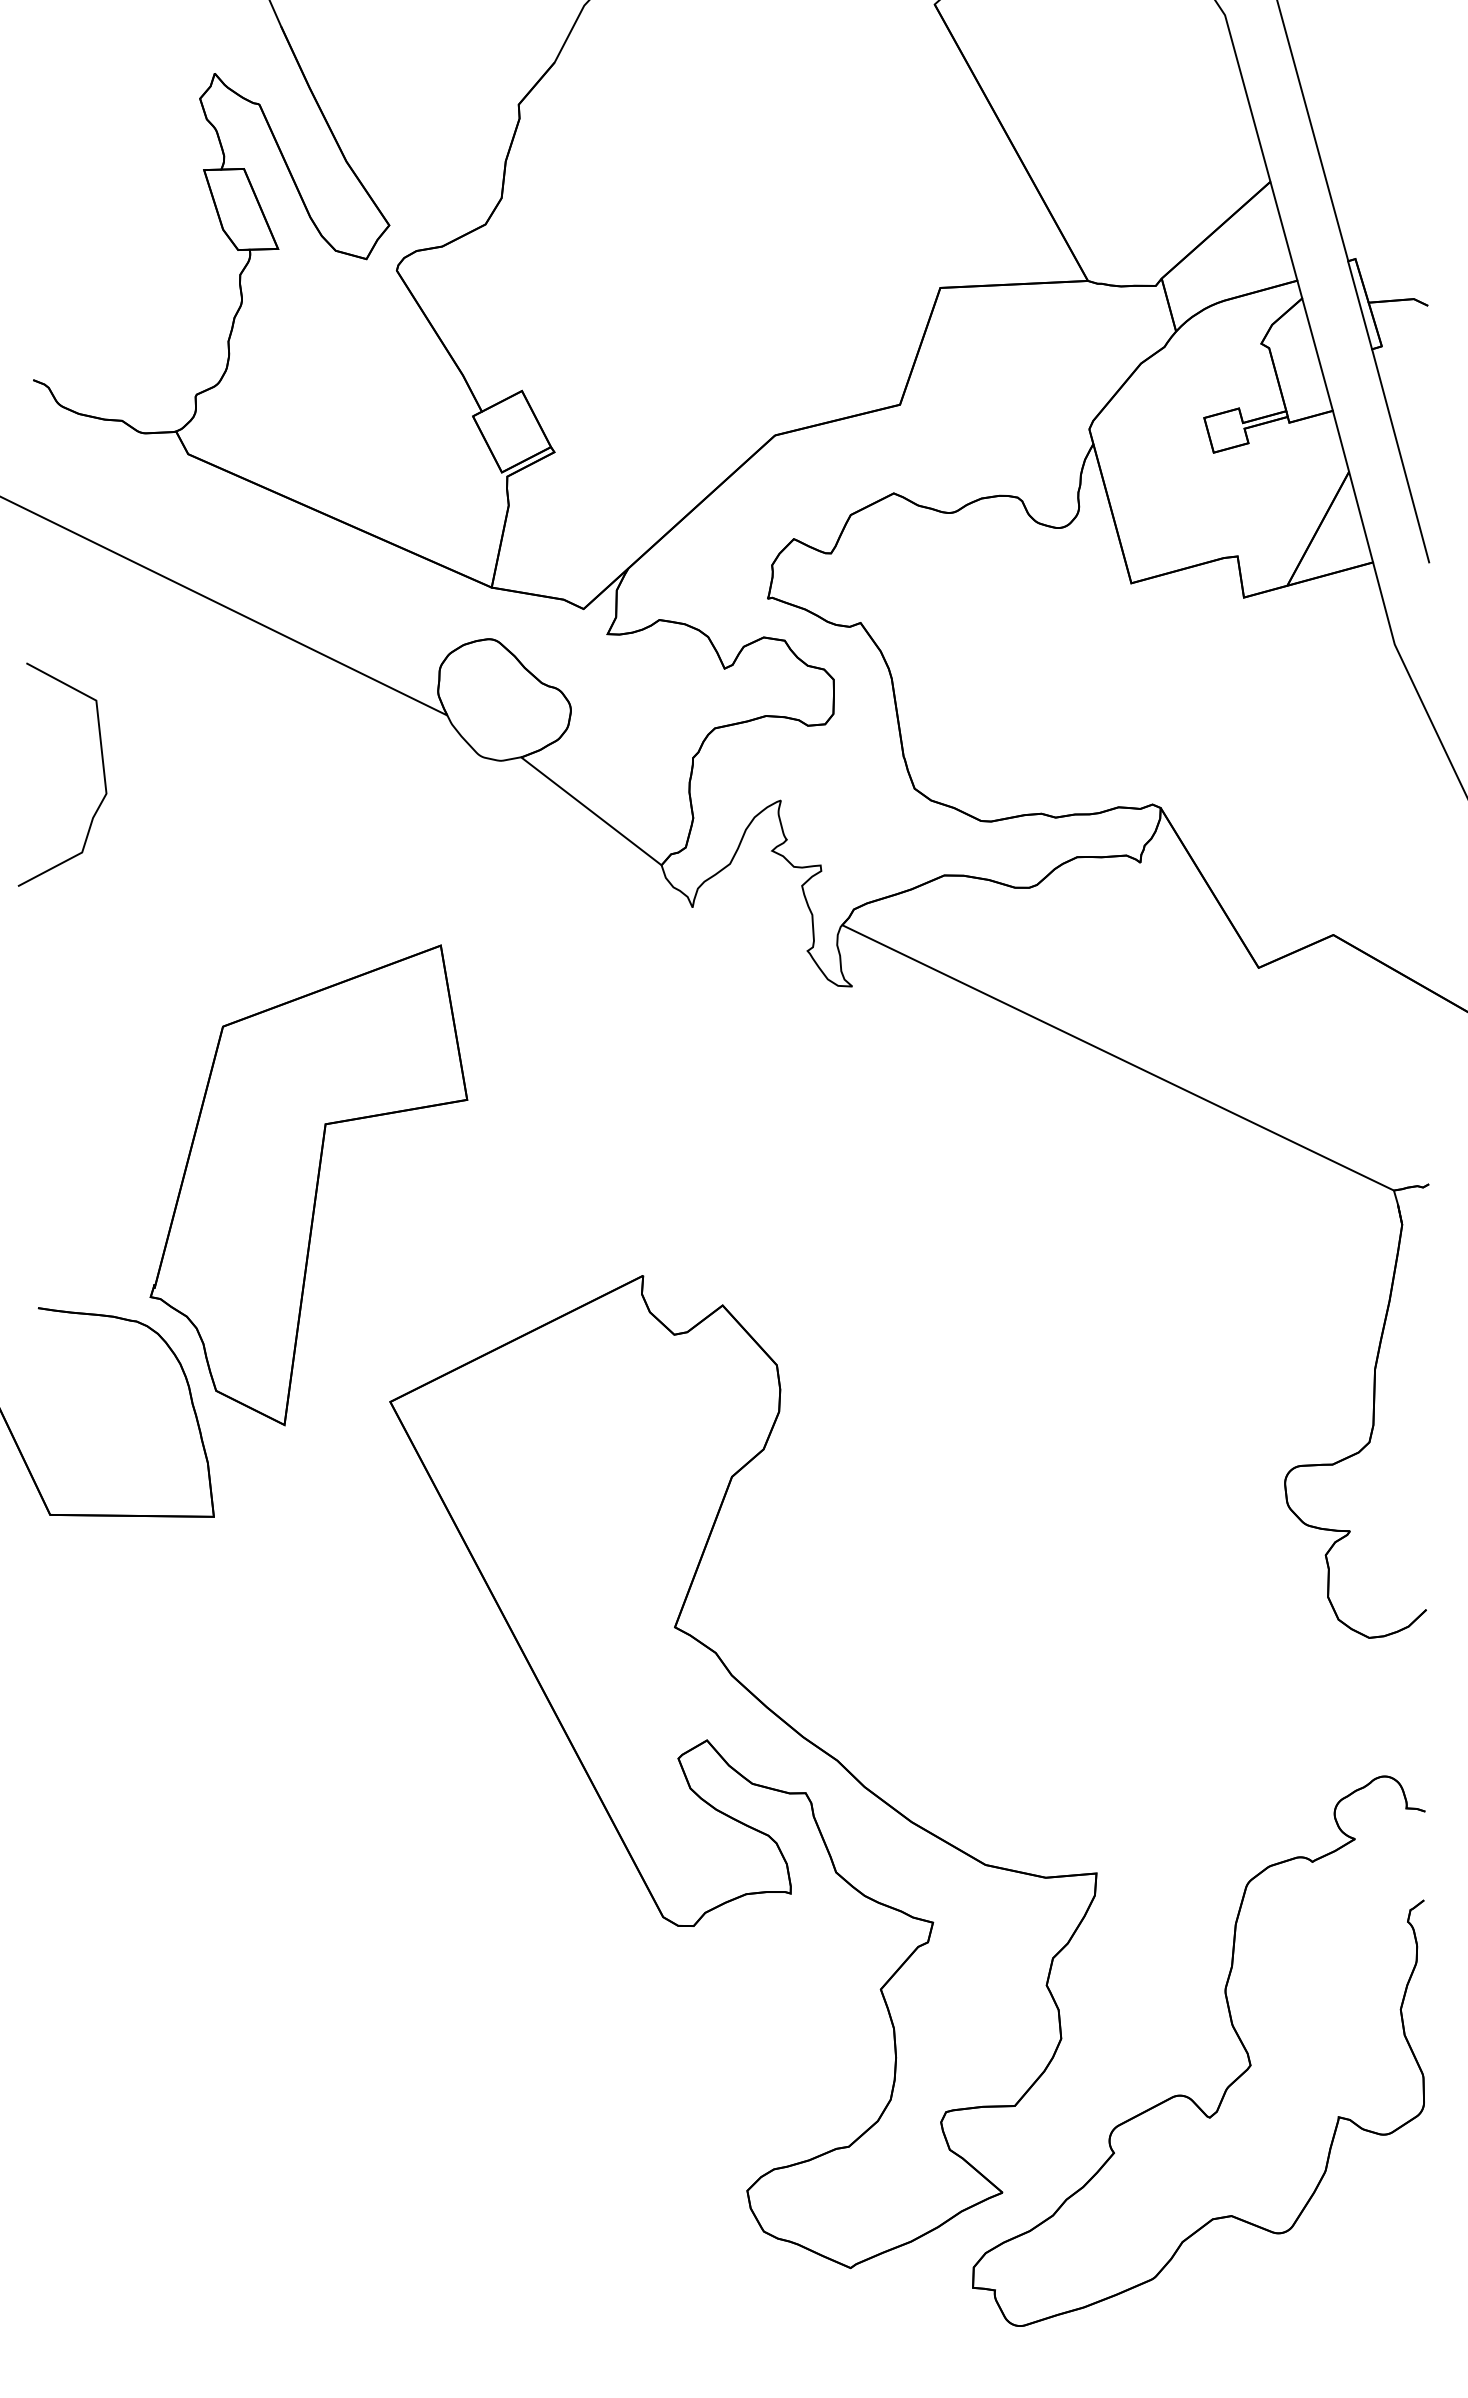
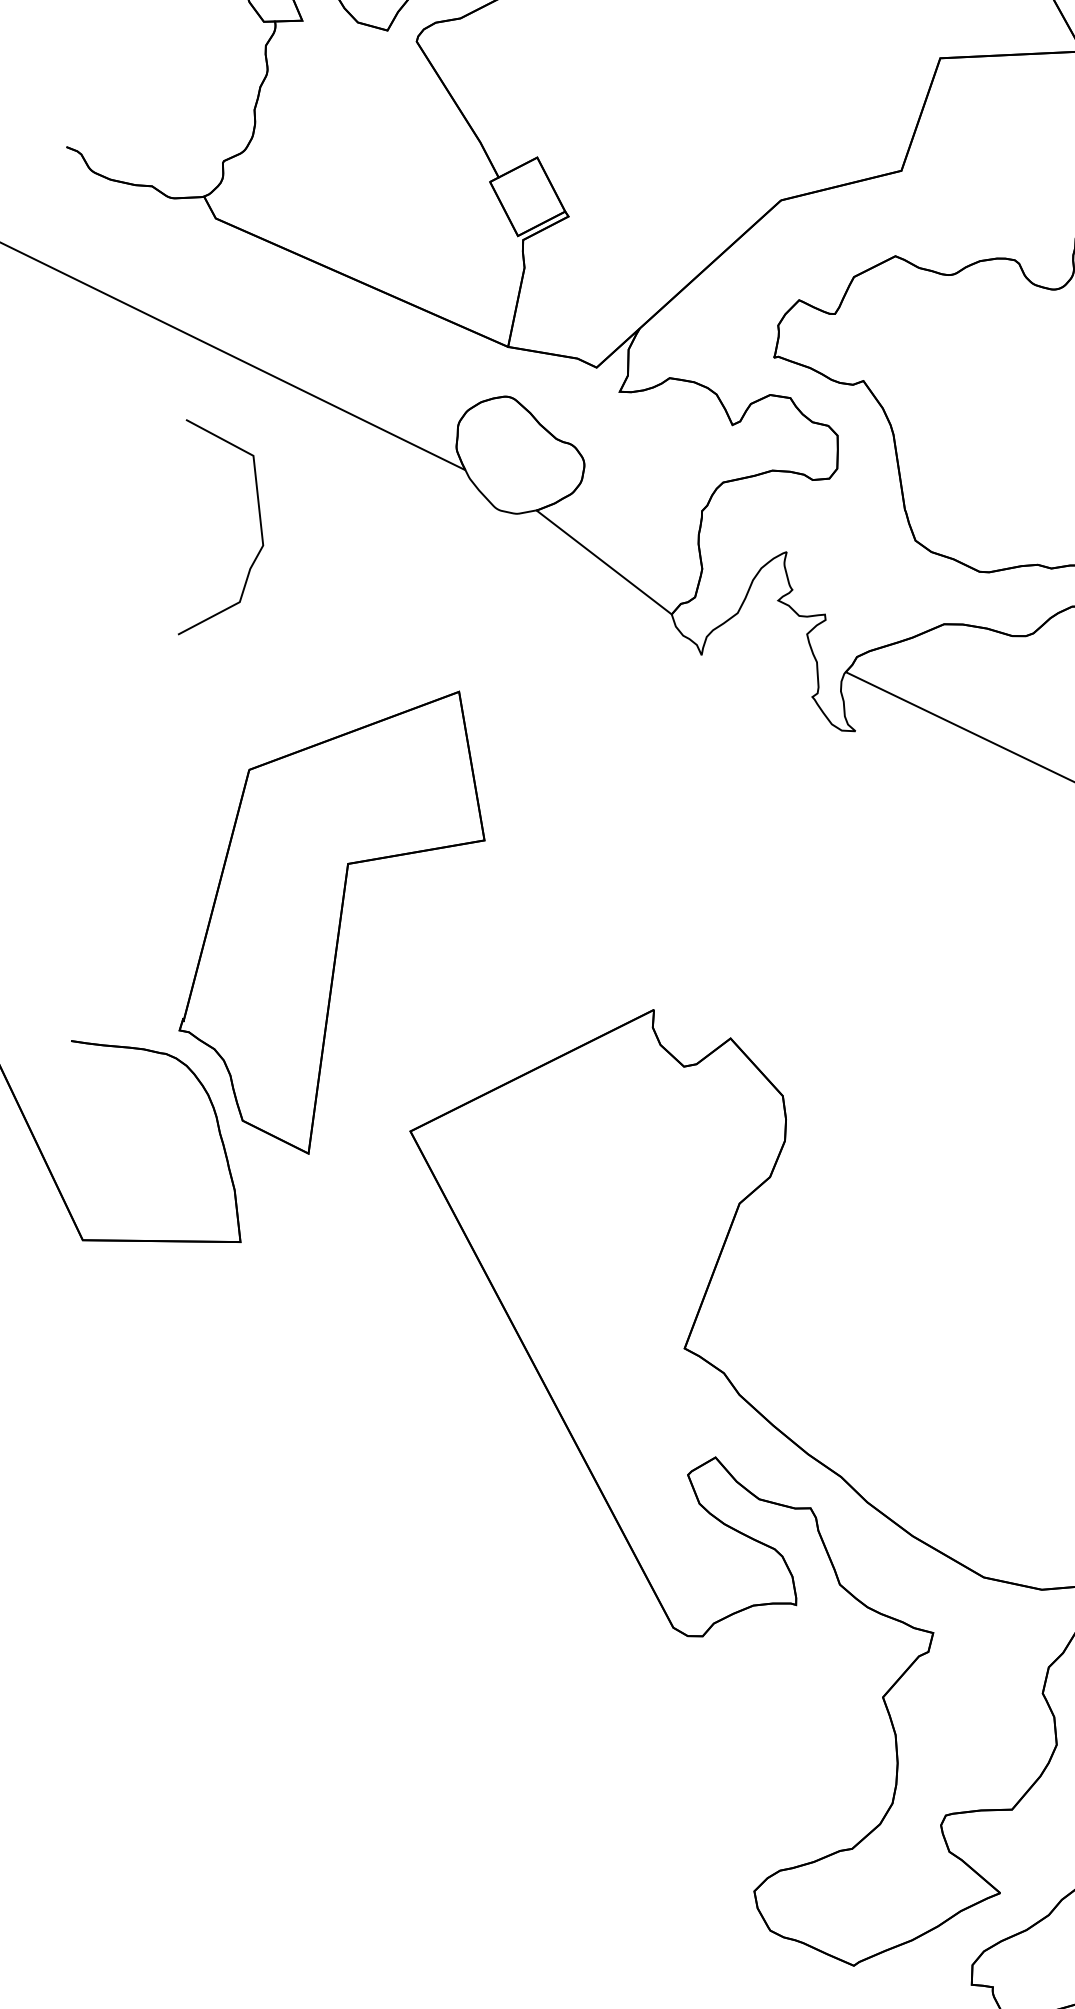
curve: (102, 768) -> (259, 521), moved

